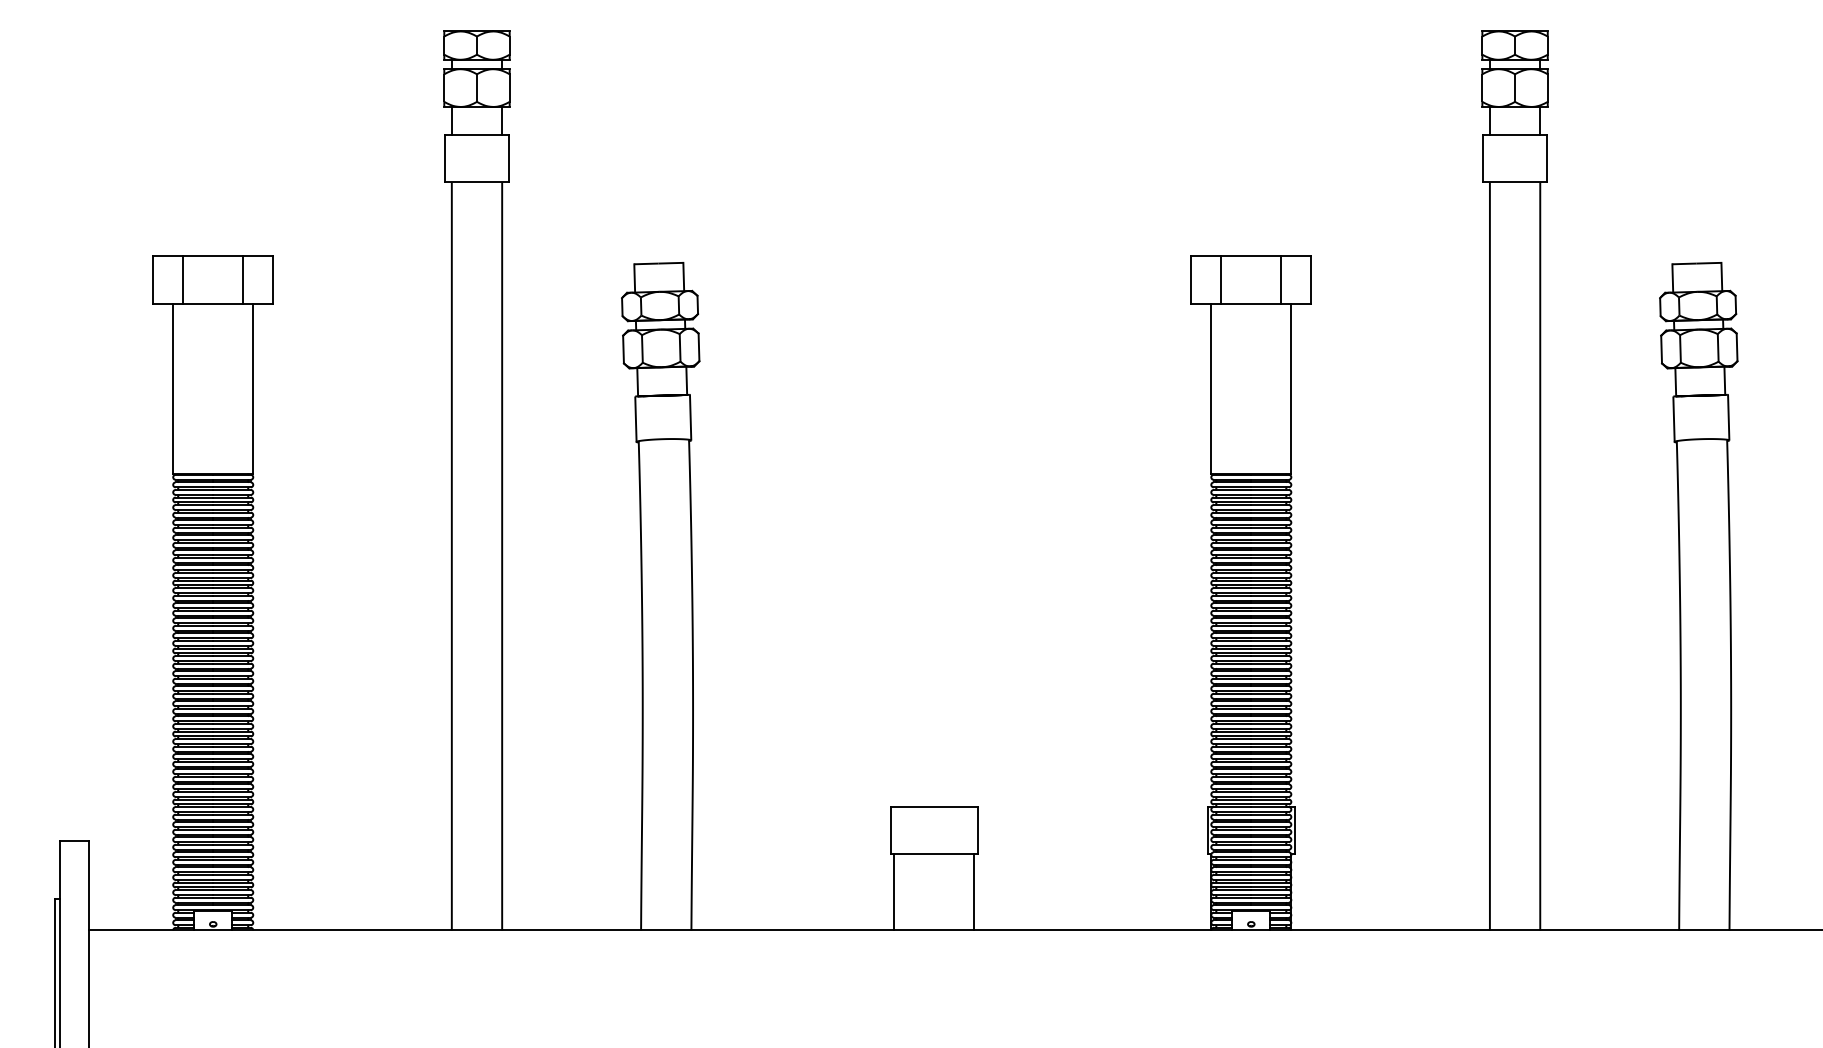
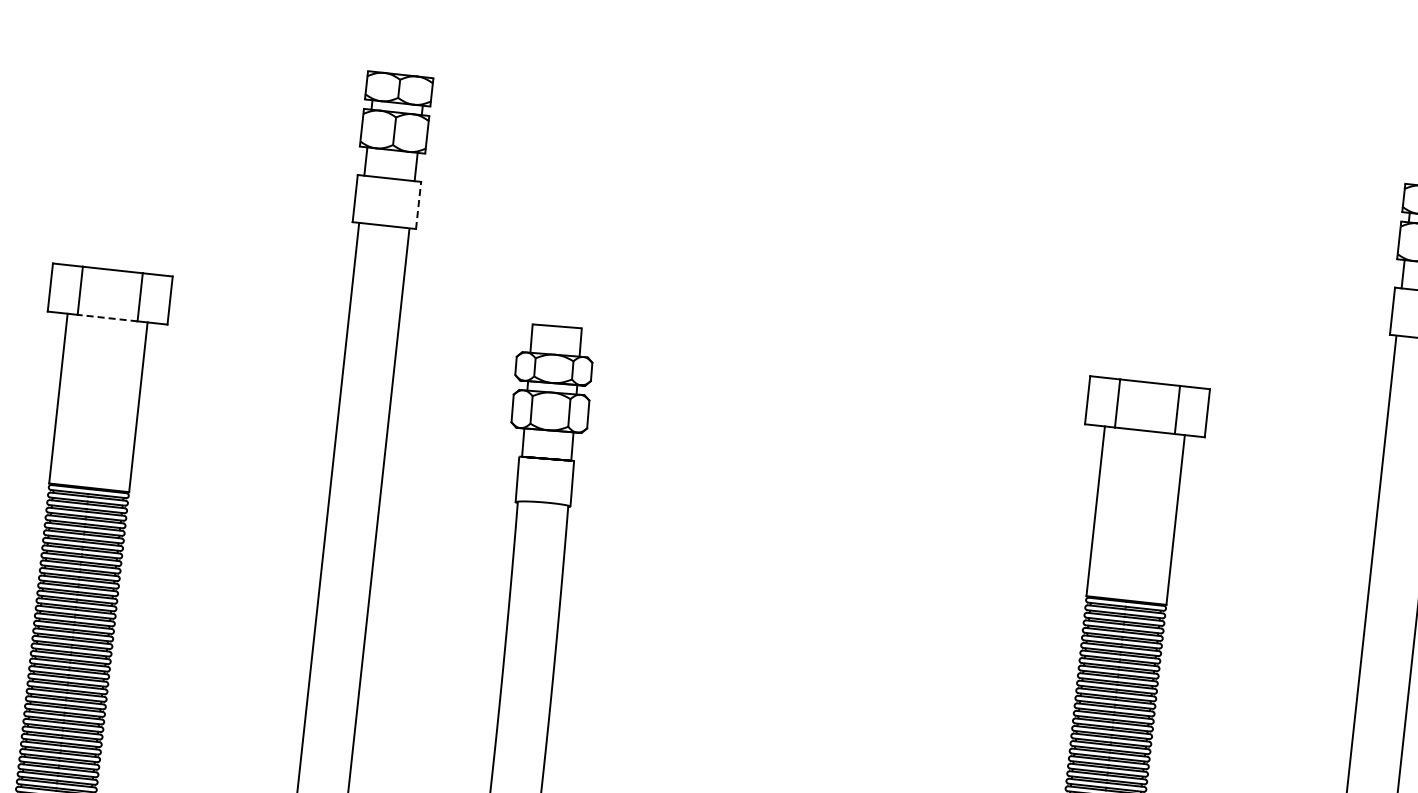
line: (508, 158) -> (418, 205), solid -> dashed
line: (213, 303) -> (107, 317), solid -> dashed

